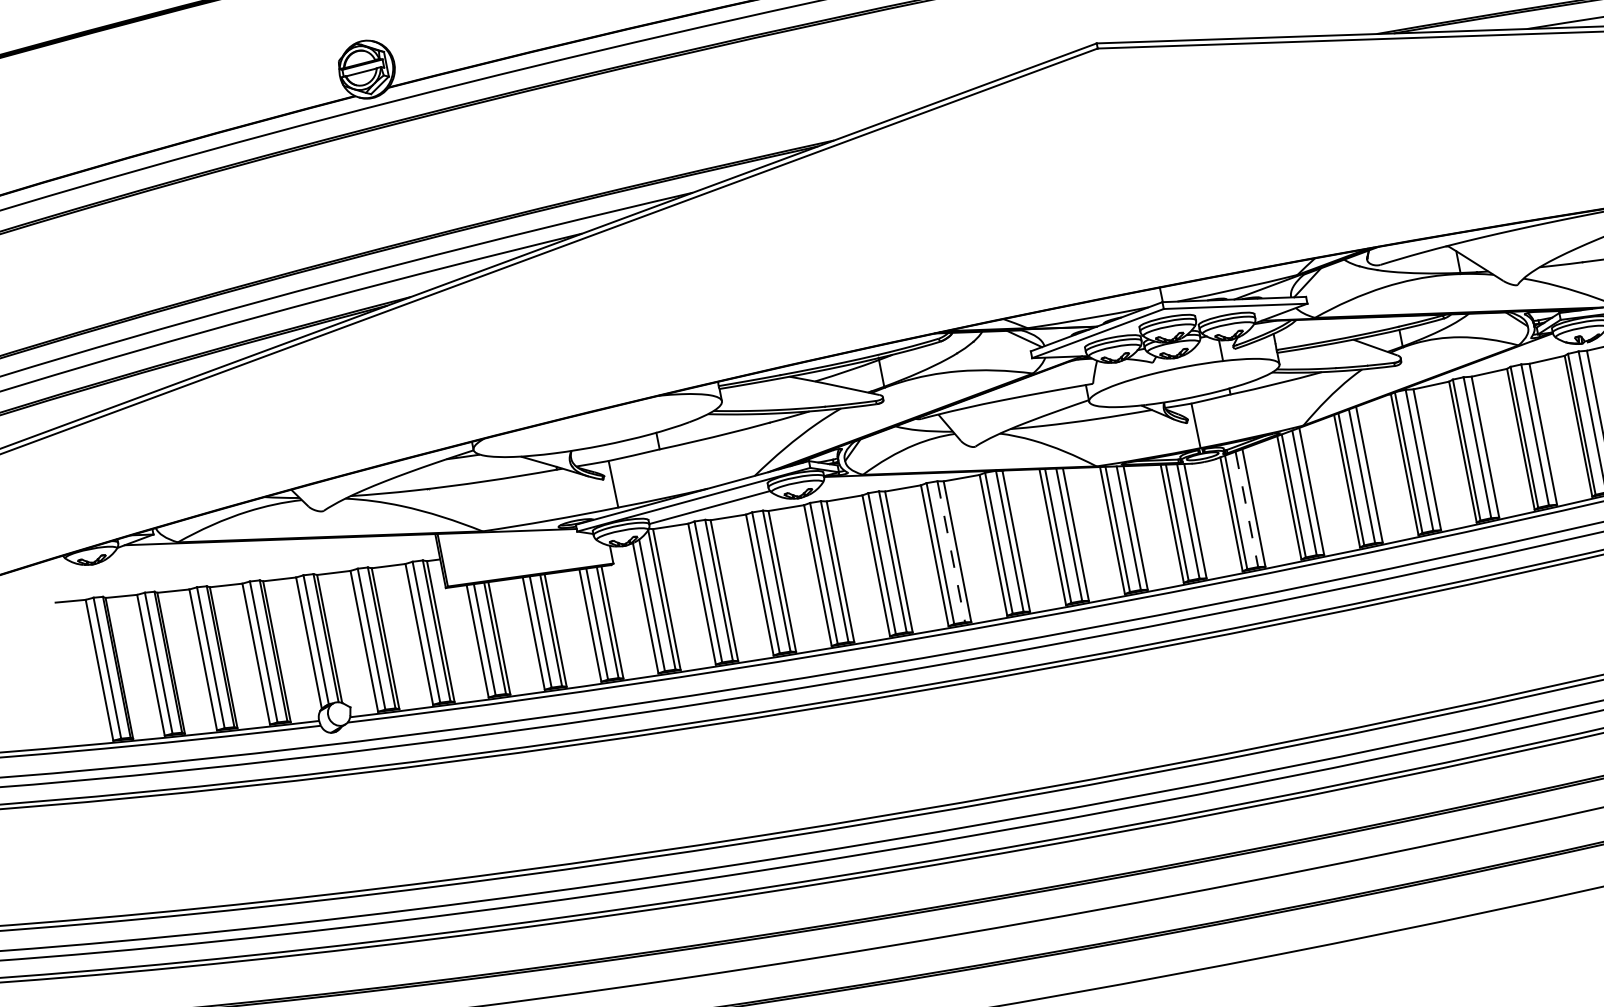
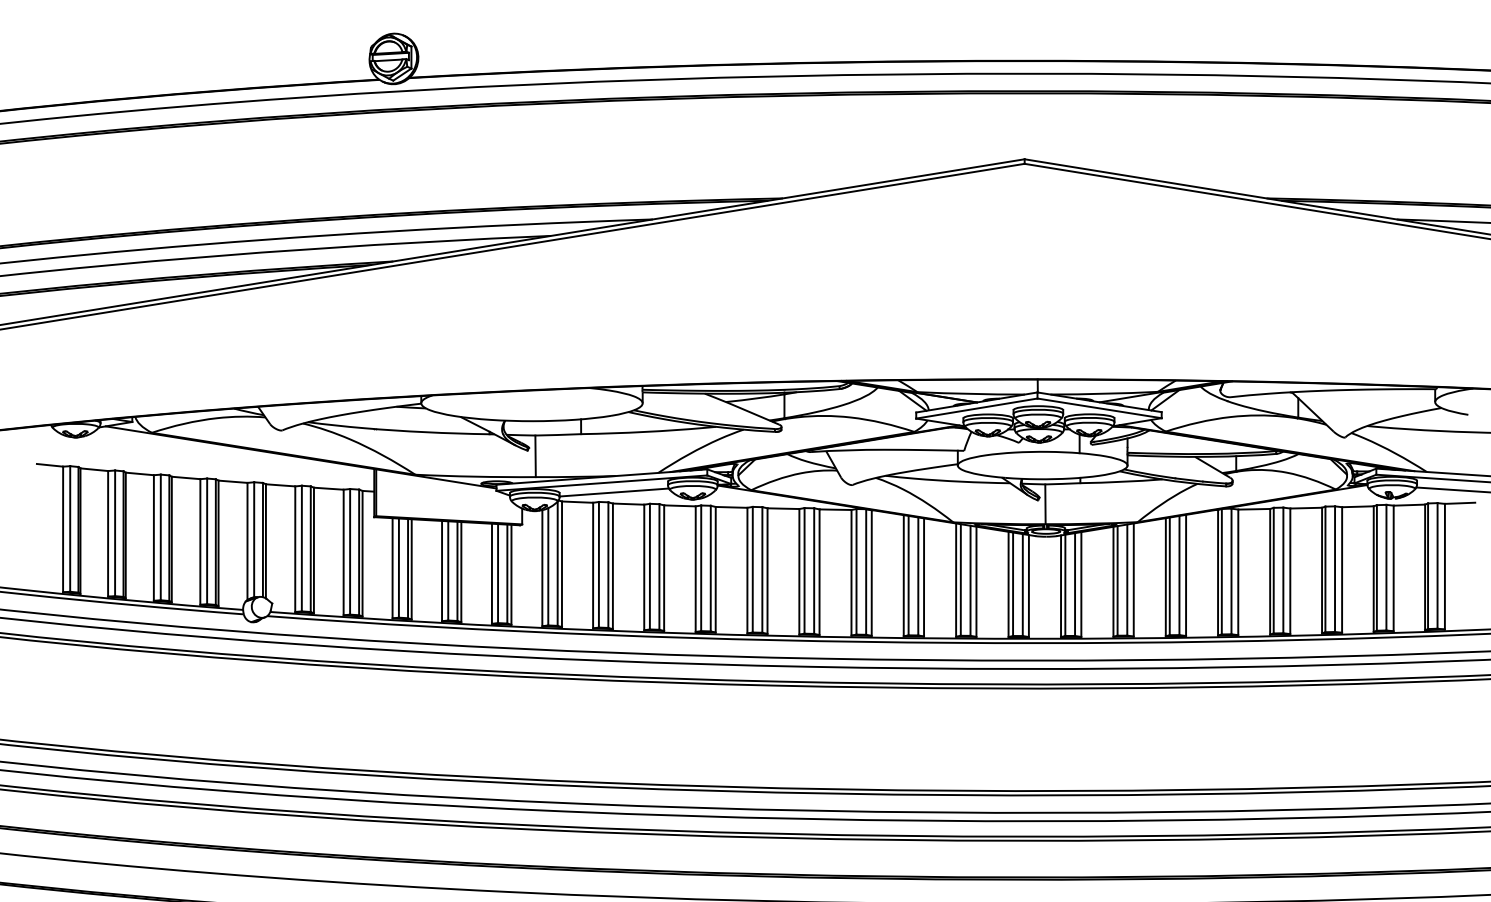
line: (1247, 510) -> (1075, 585), dashed -> solid
line: (951, 552) -> (814, 571), dashed -> solid

